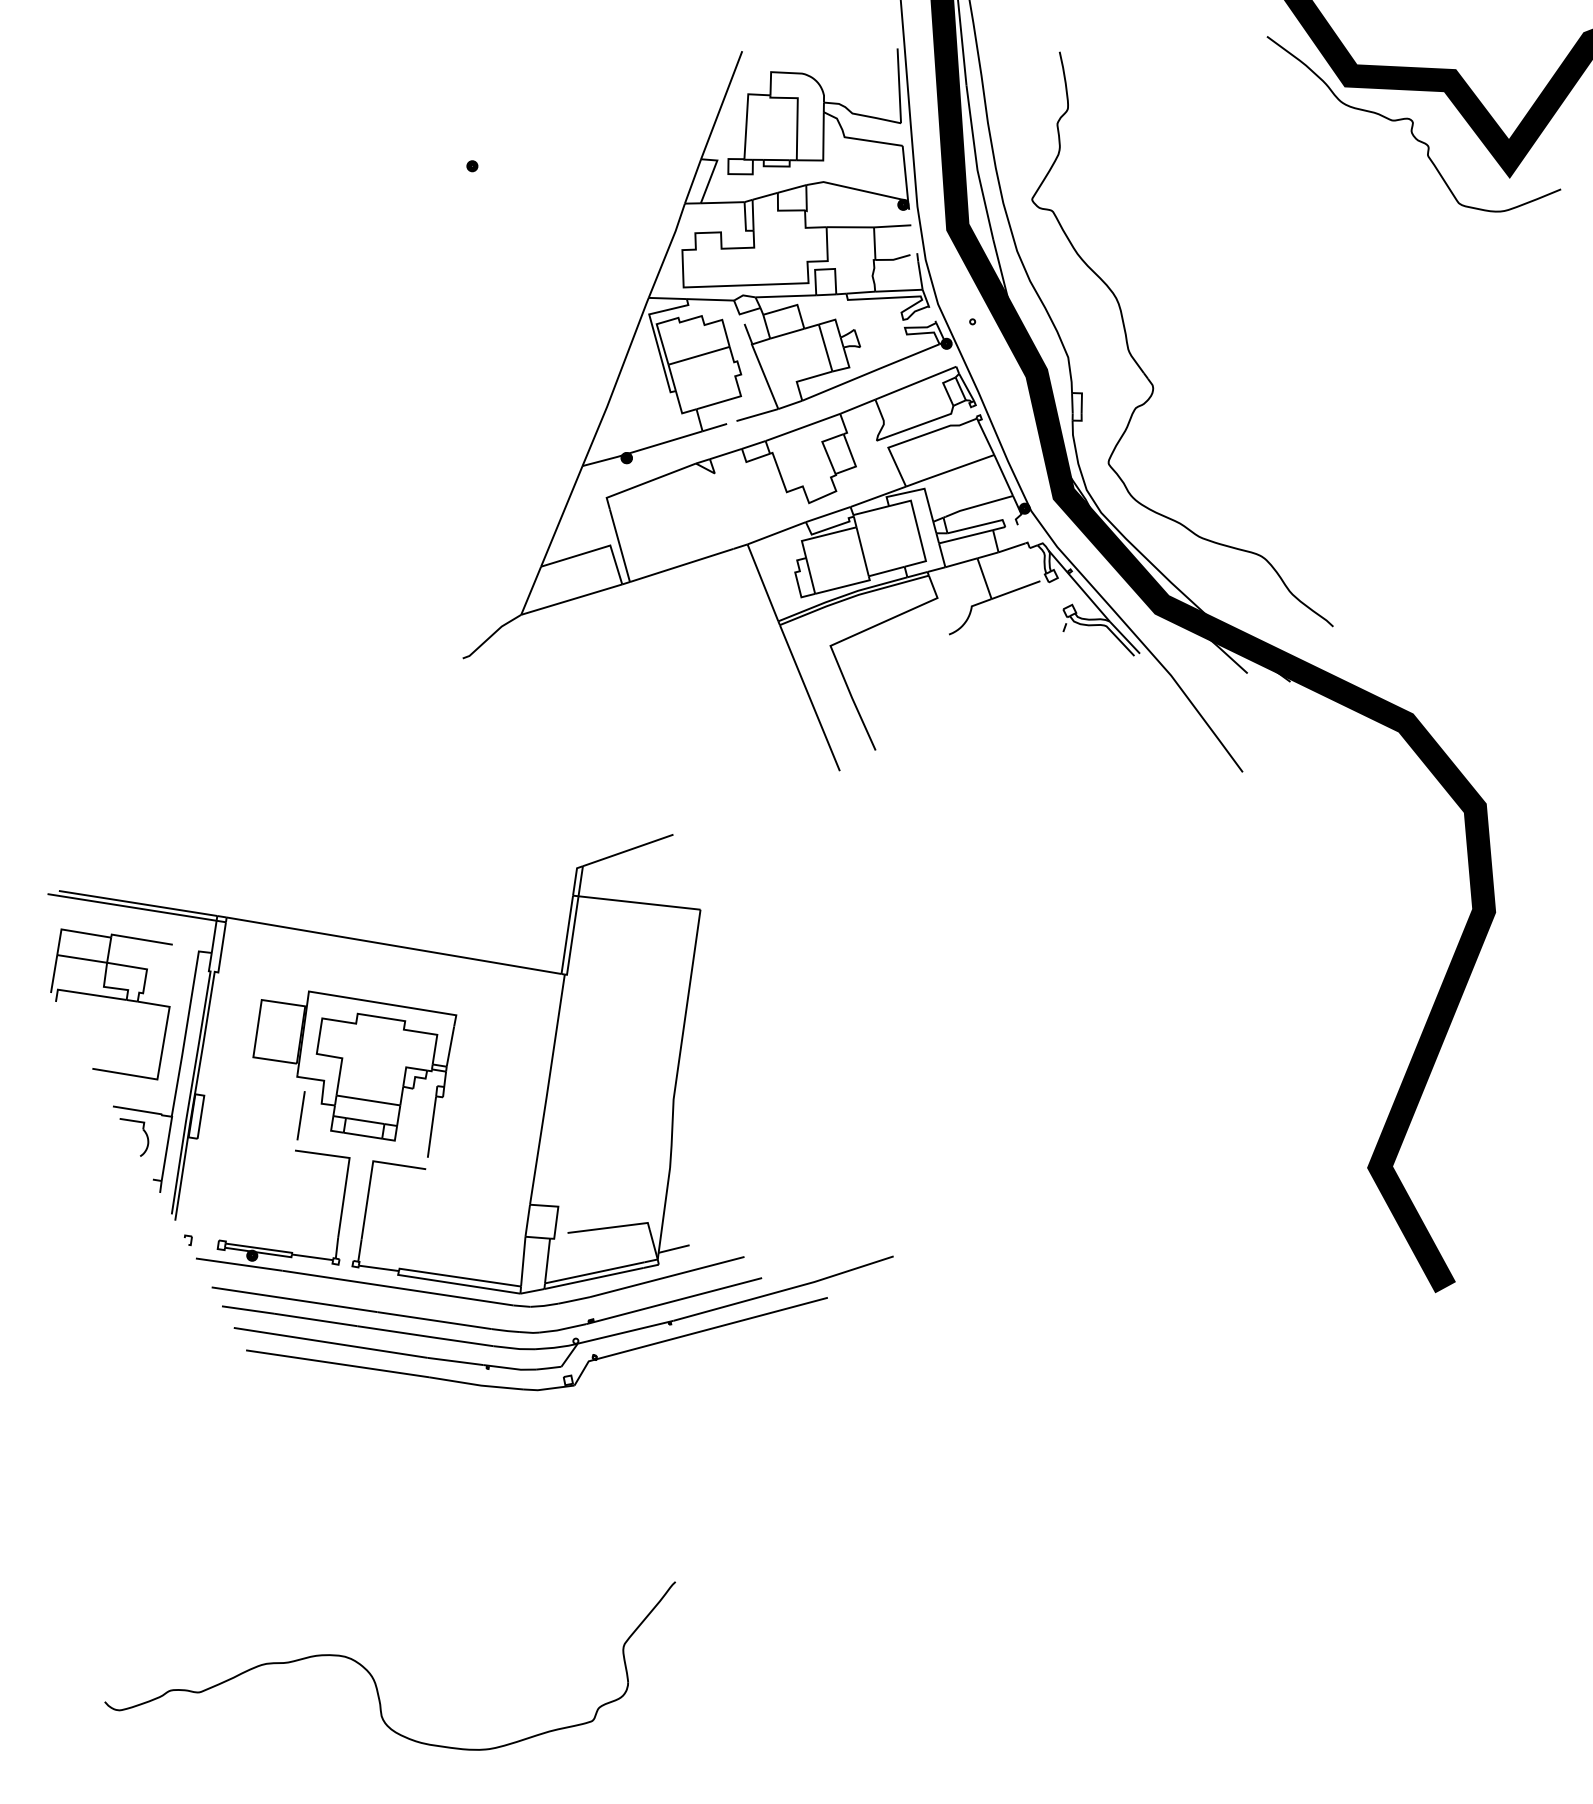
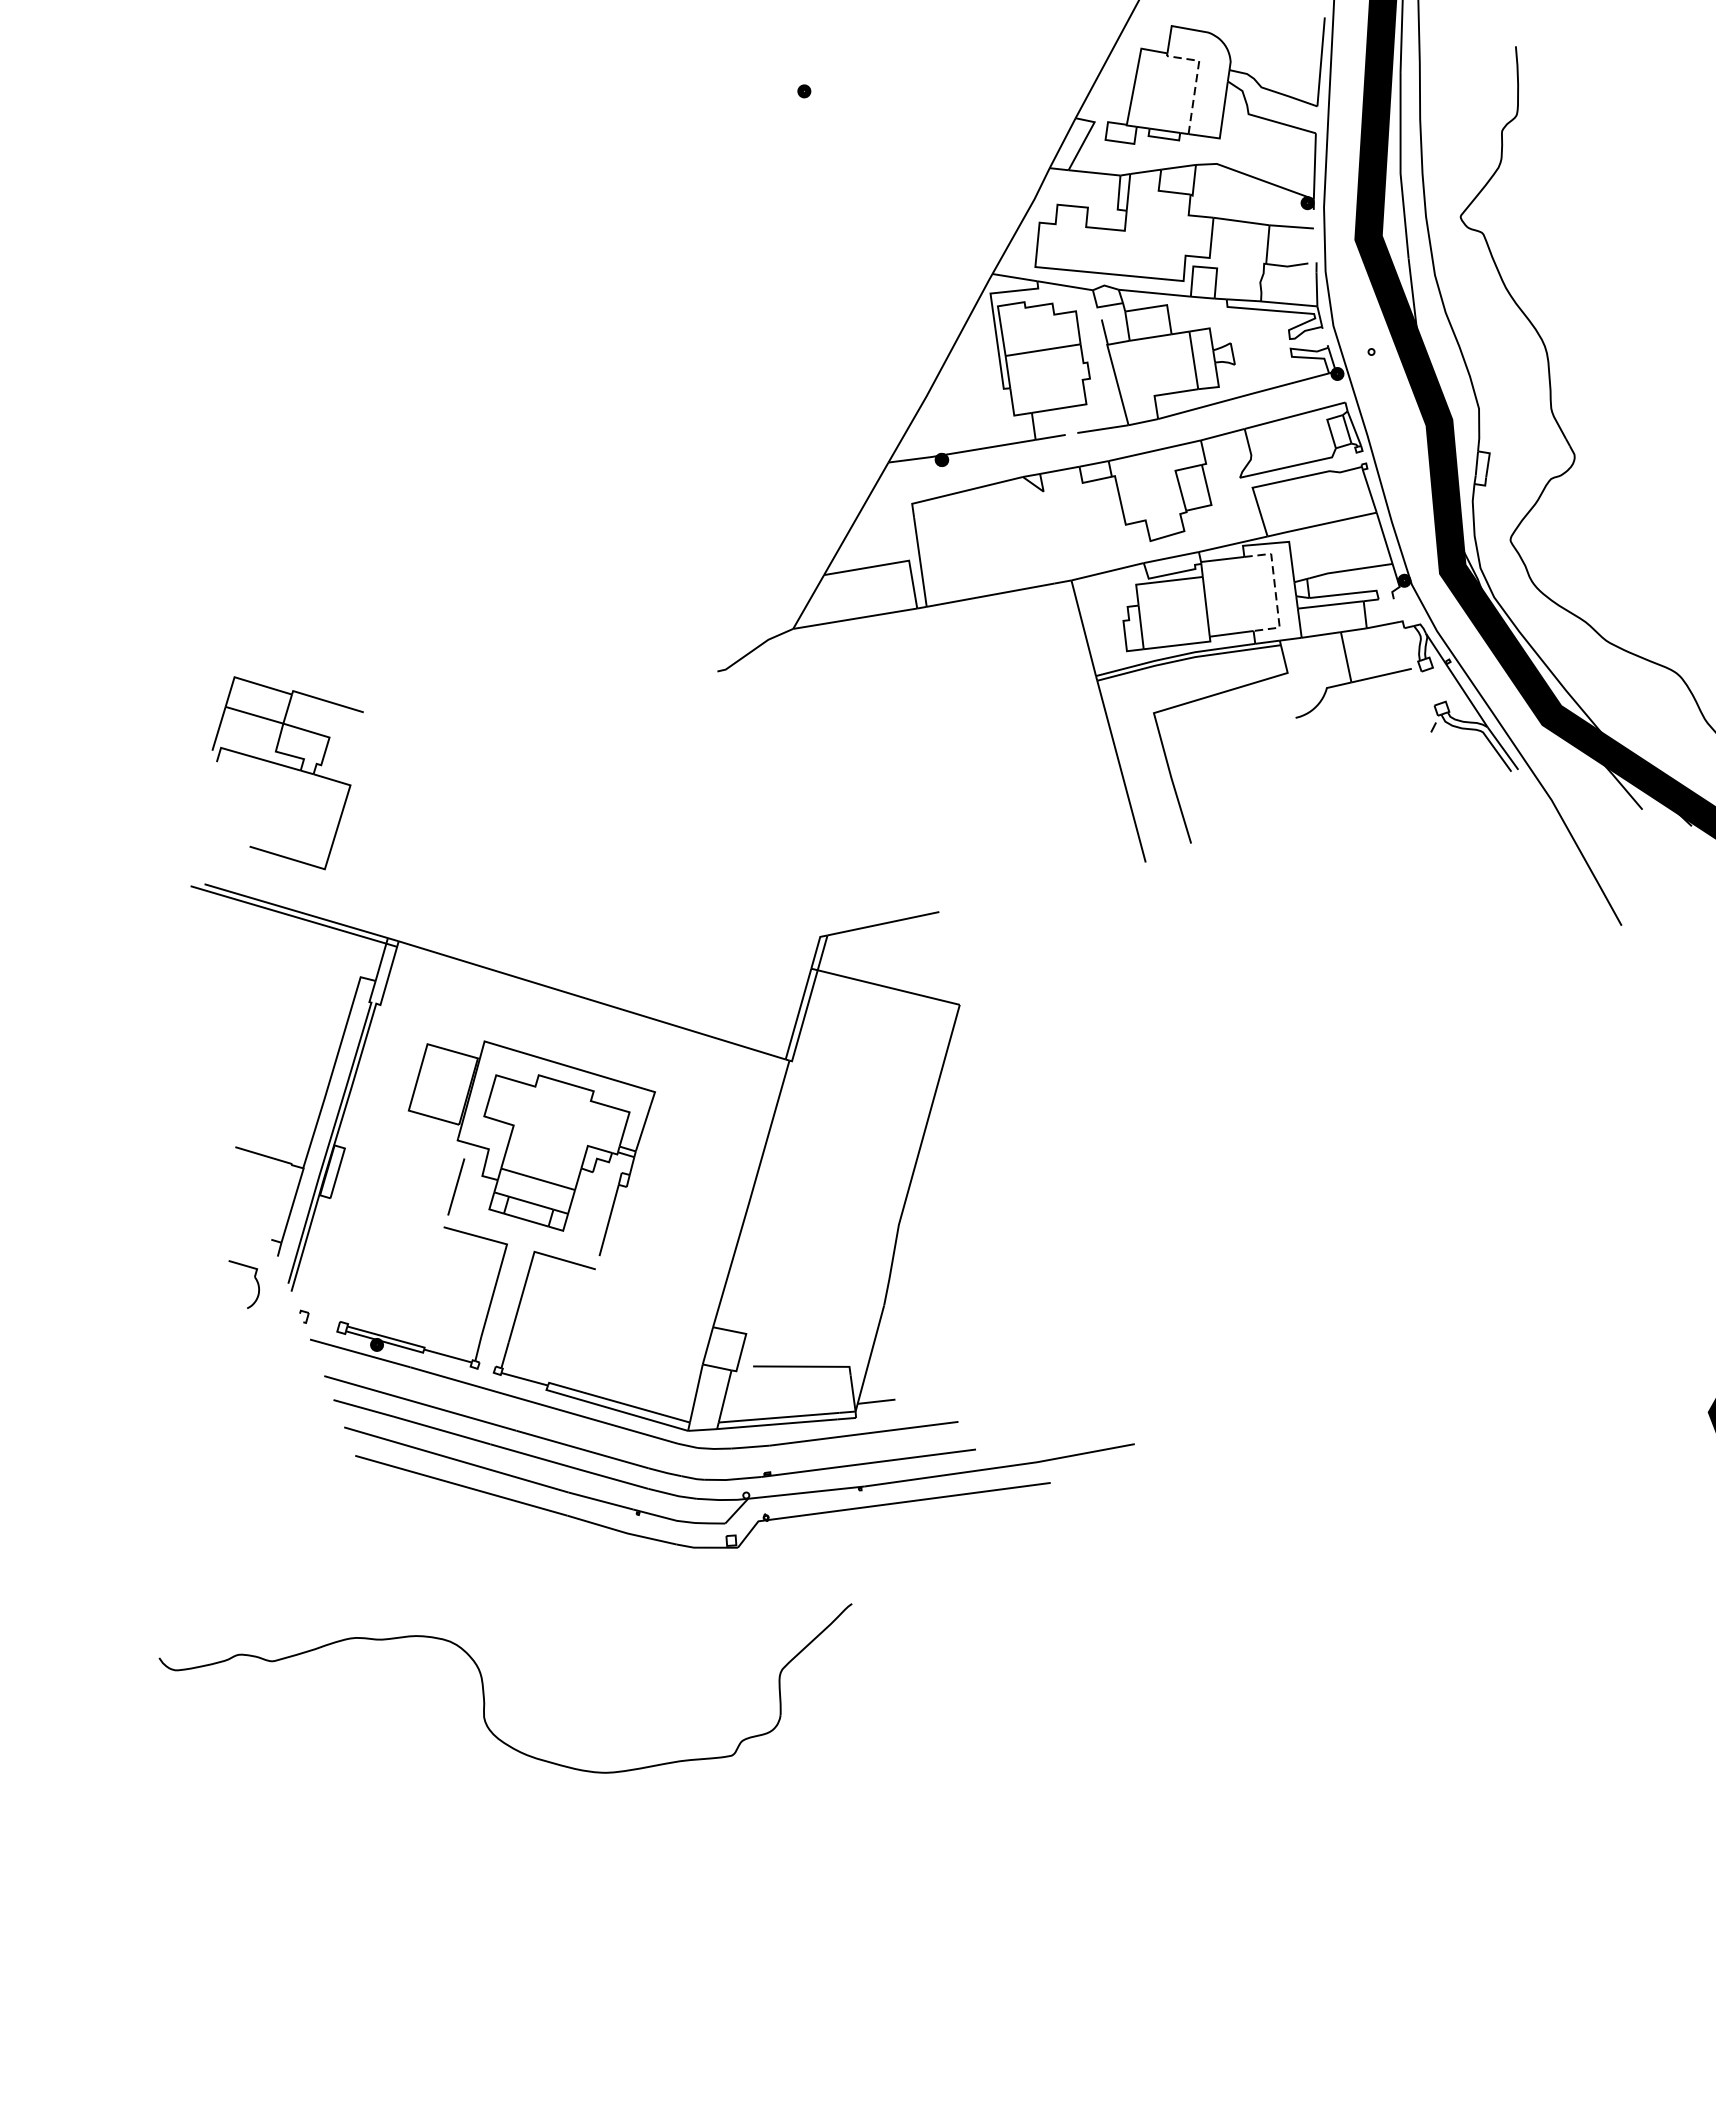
line: (797, 112) -> (1196, 77), solid -> dashed
line: (918, 531) -> (1275, 591), solid -> dashed
part: (111, 1004) -> (282, 773), moved
part: (142, 1130) -> (253, 1278), moved
part: (372, 1675) -> (479, 1667), moved

